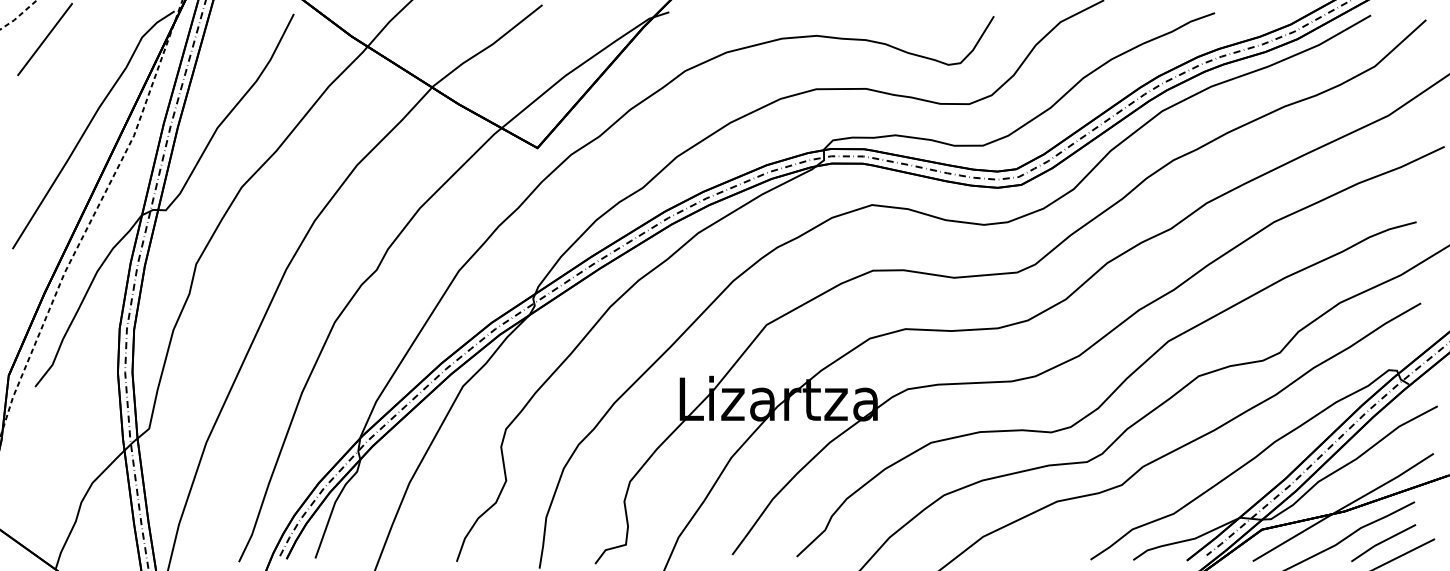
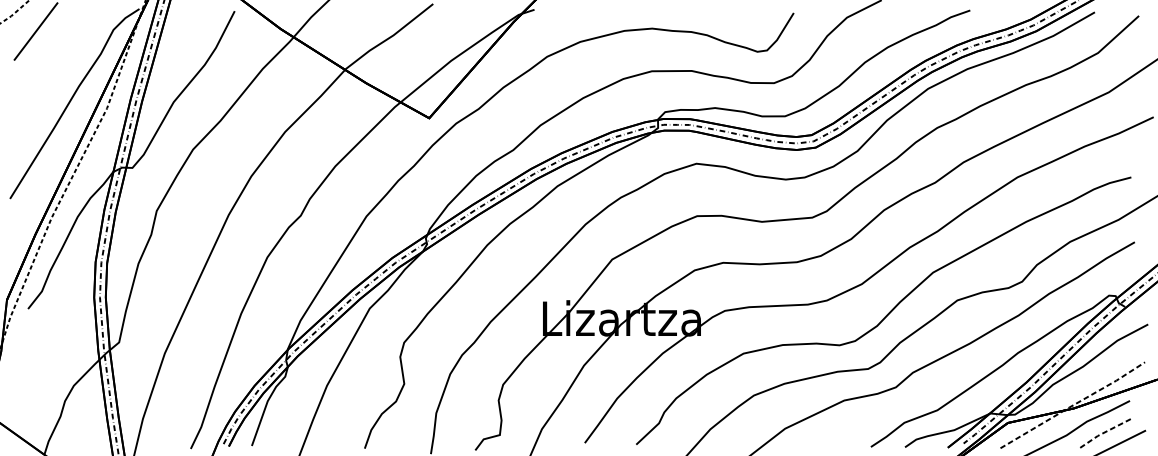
line: (1343, 507) -> (1072, 405), solid -> dashed
line: (1381, 542) -> (1103, 433), solid -> dashed

